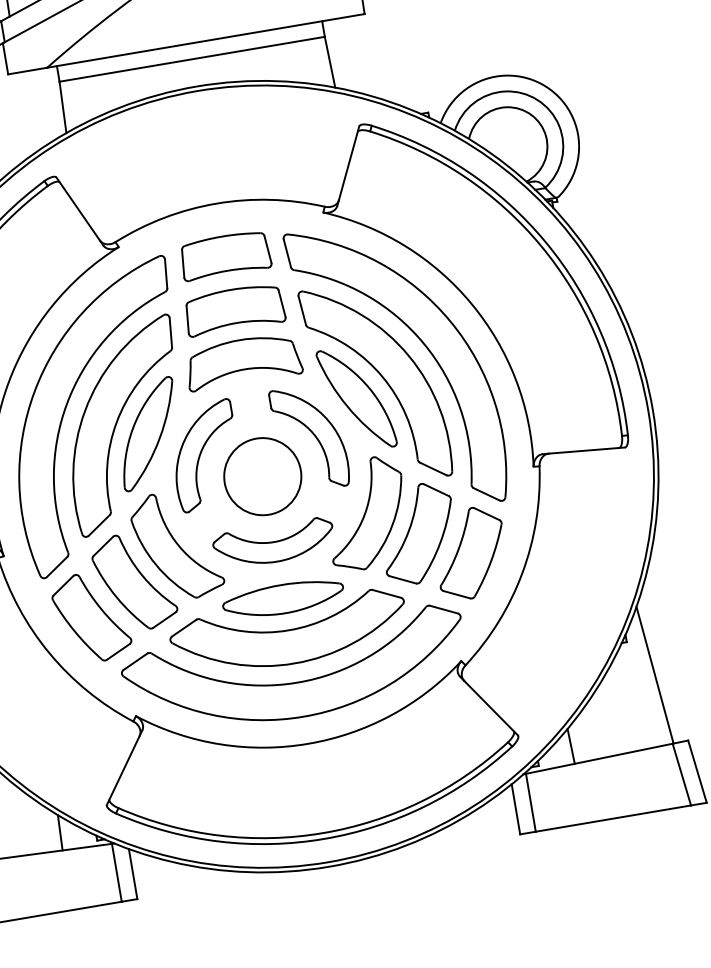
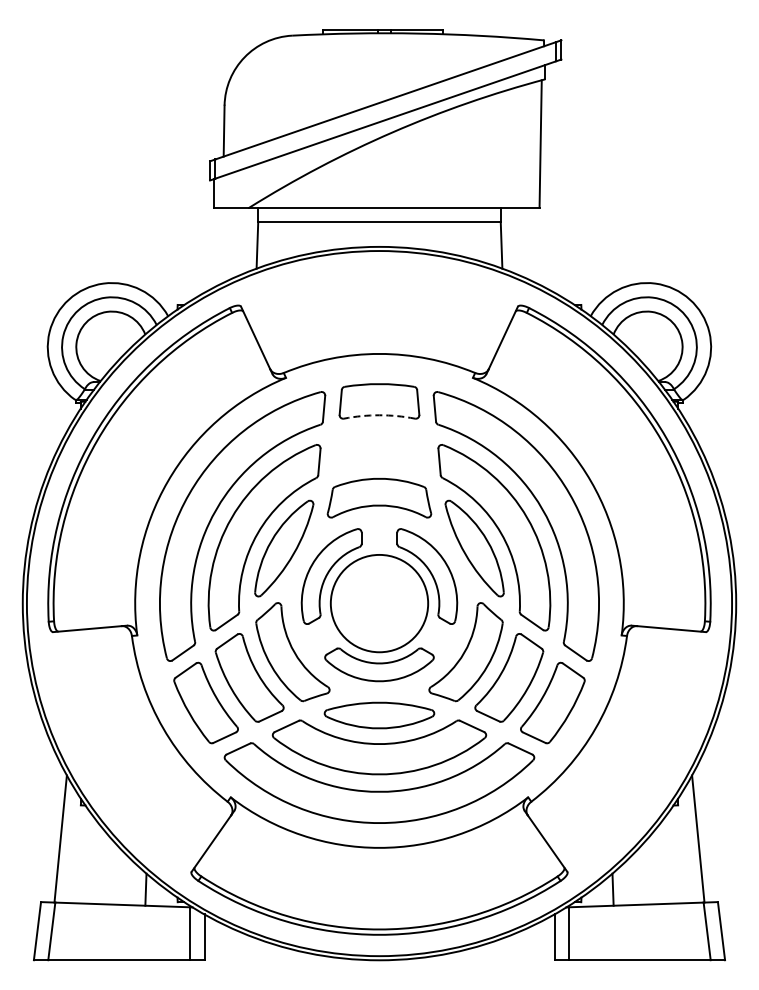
arc: (228, 270) -> (379, 415), solid -> dashed
part: (234, 309) -> (379, 450), removed
circle: (262, 476) -> (379, 603), size x1.4

